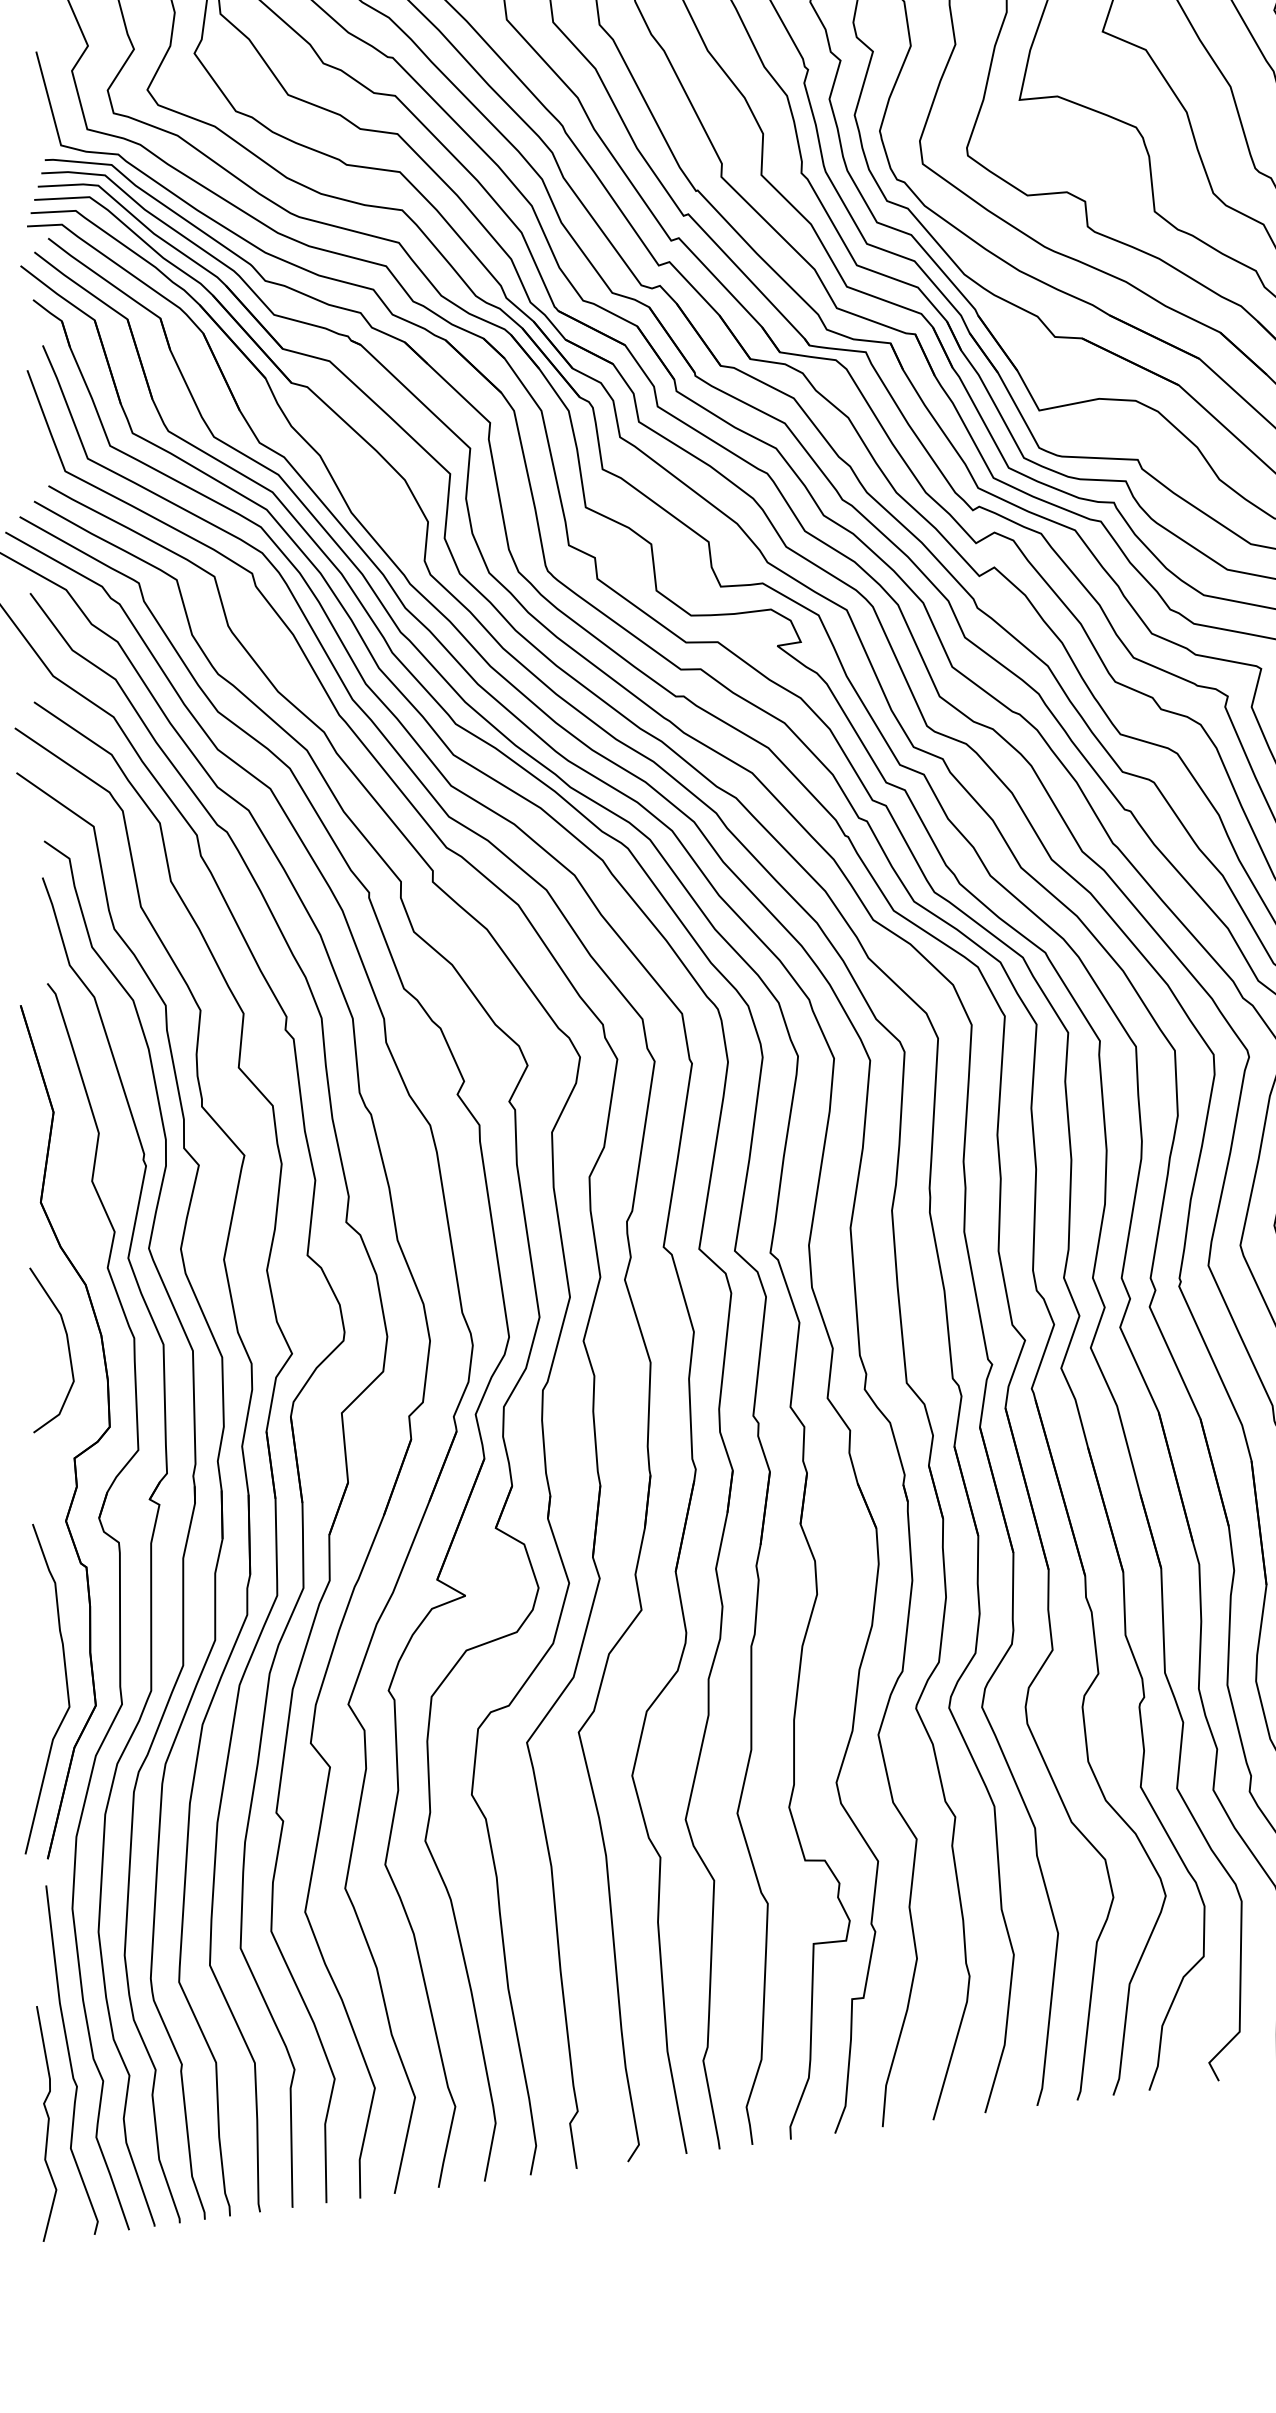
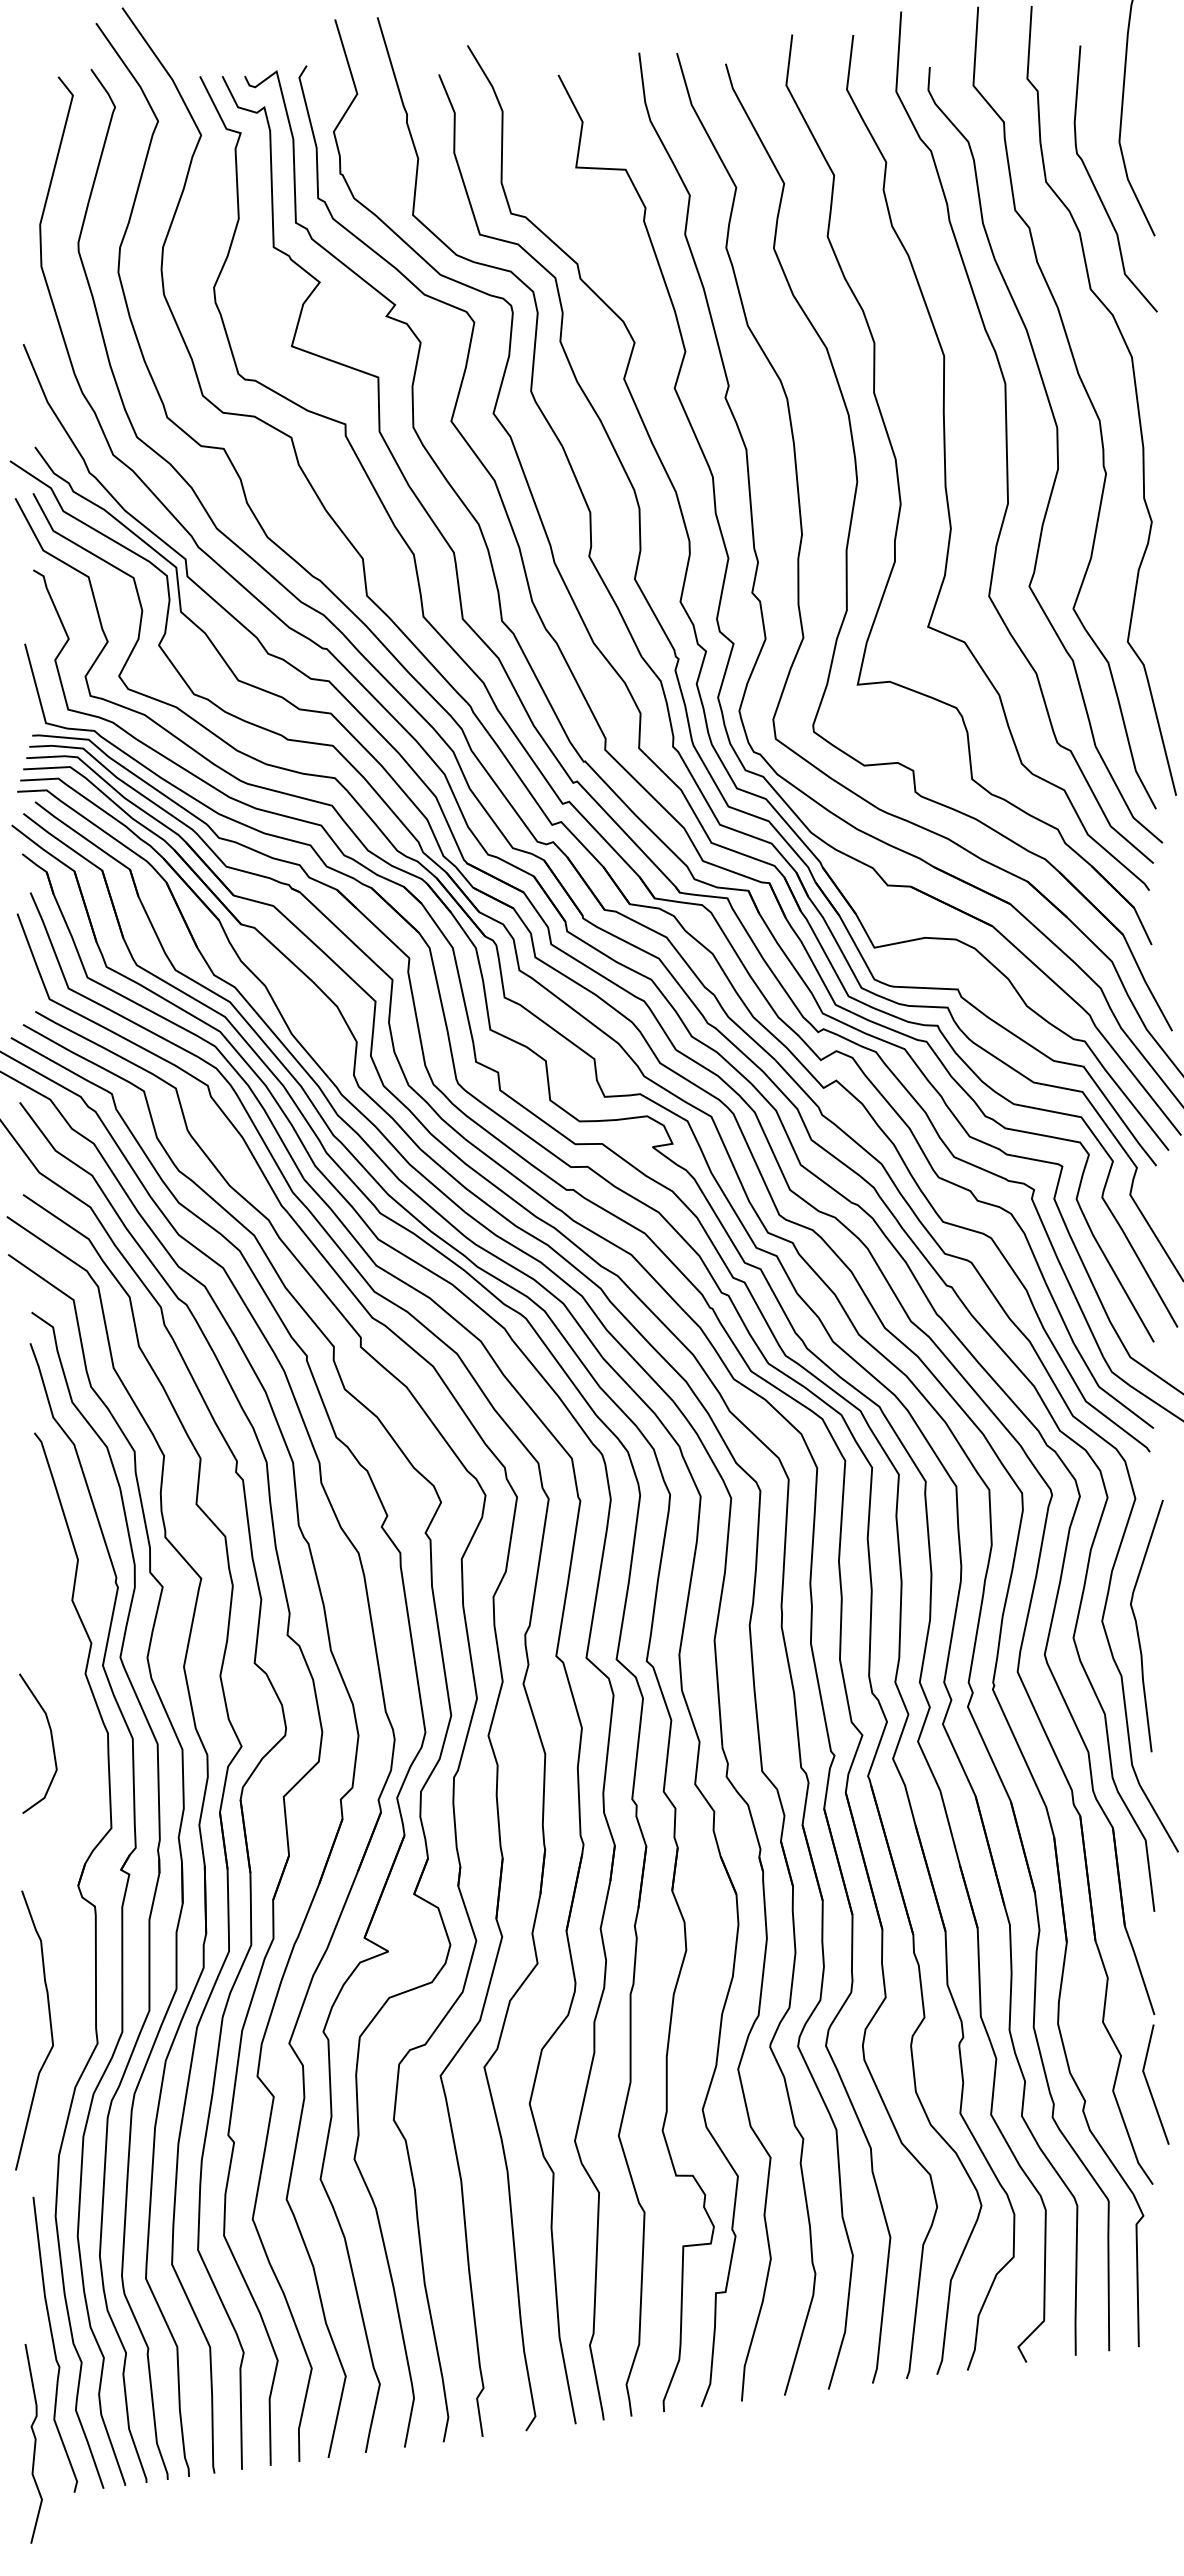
part: (79, 1452) -> (61, 1830), removed
curve: (47, 2123) -> (34, 2443), moved

